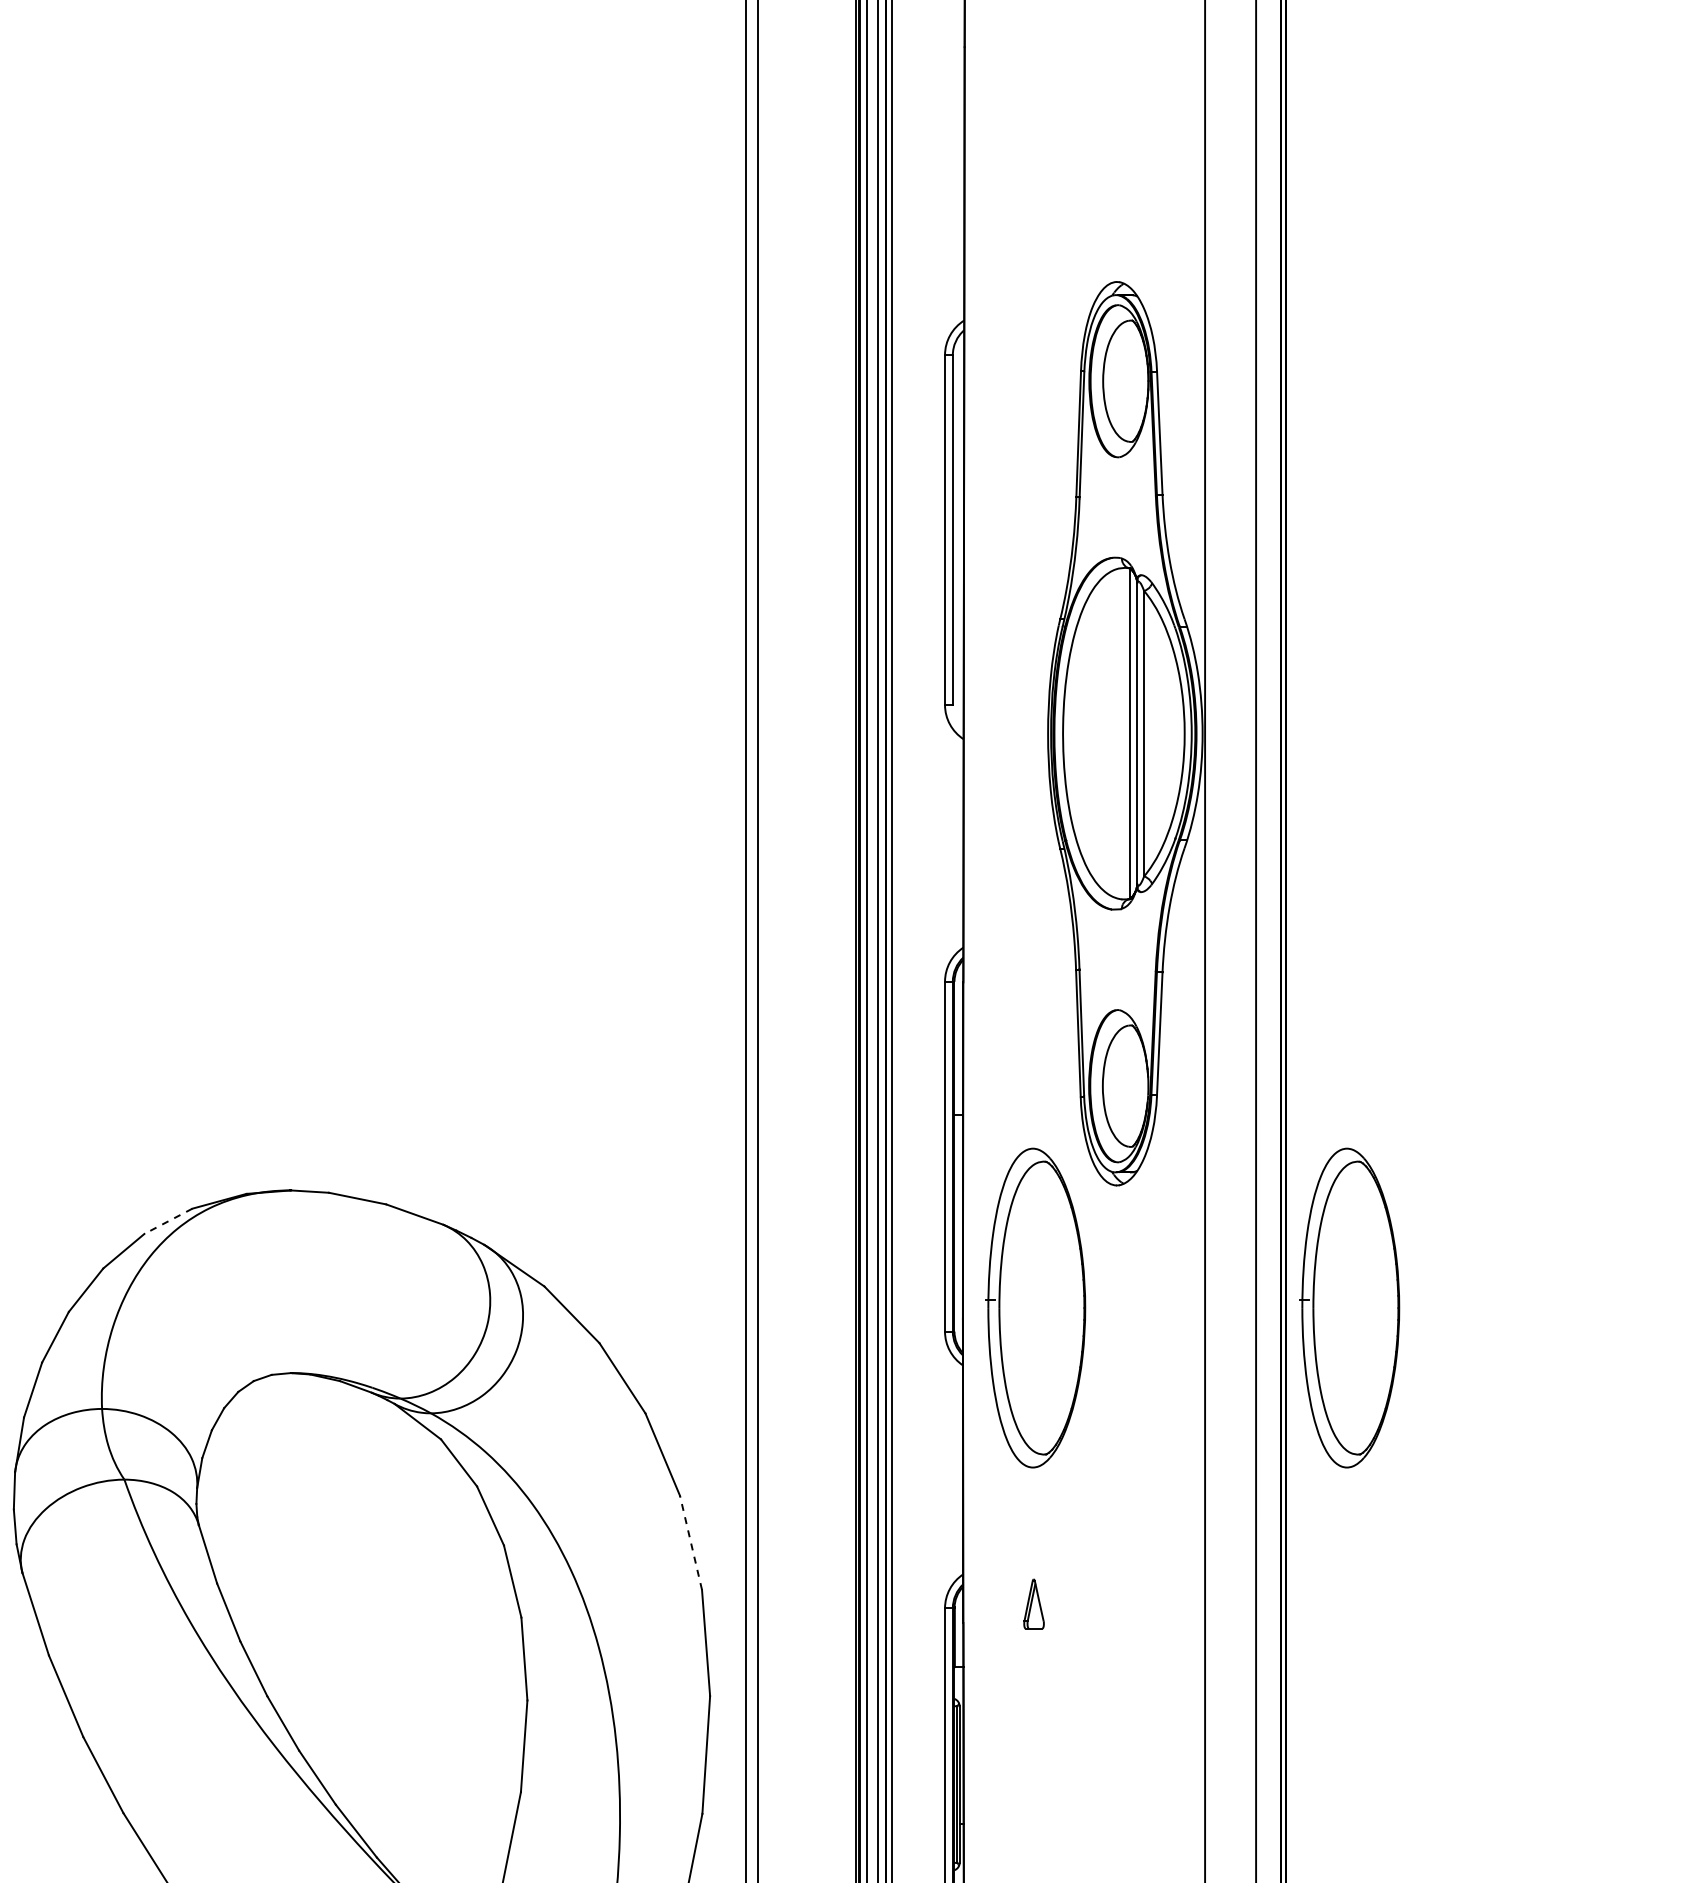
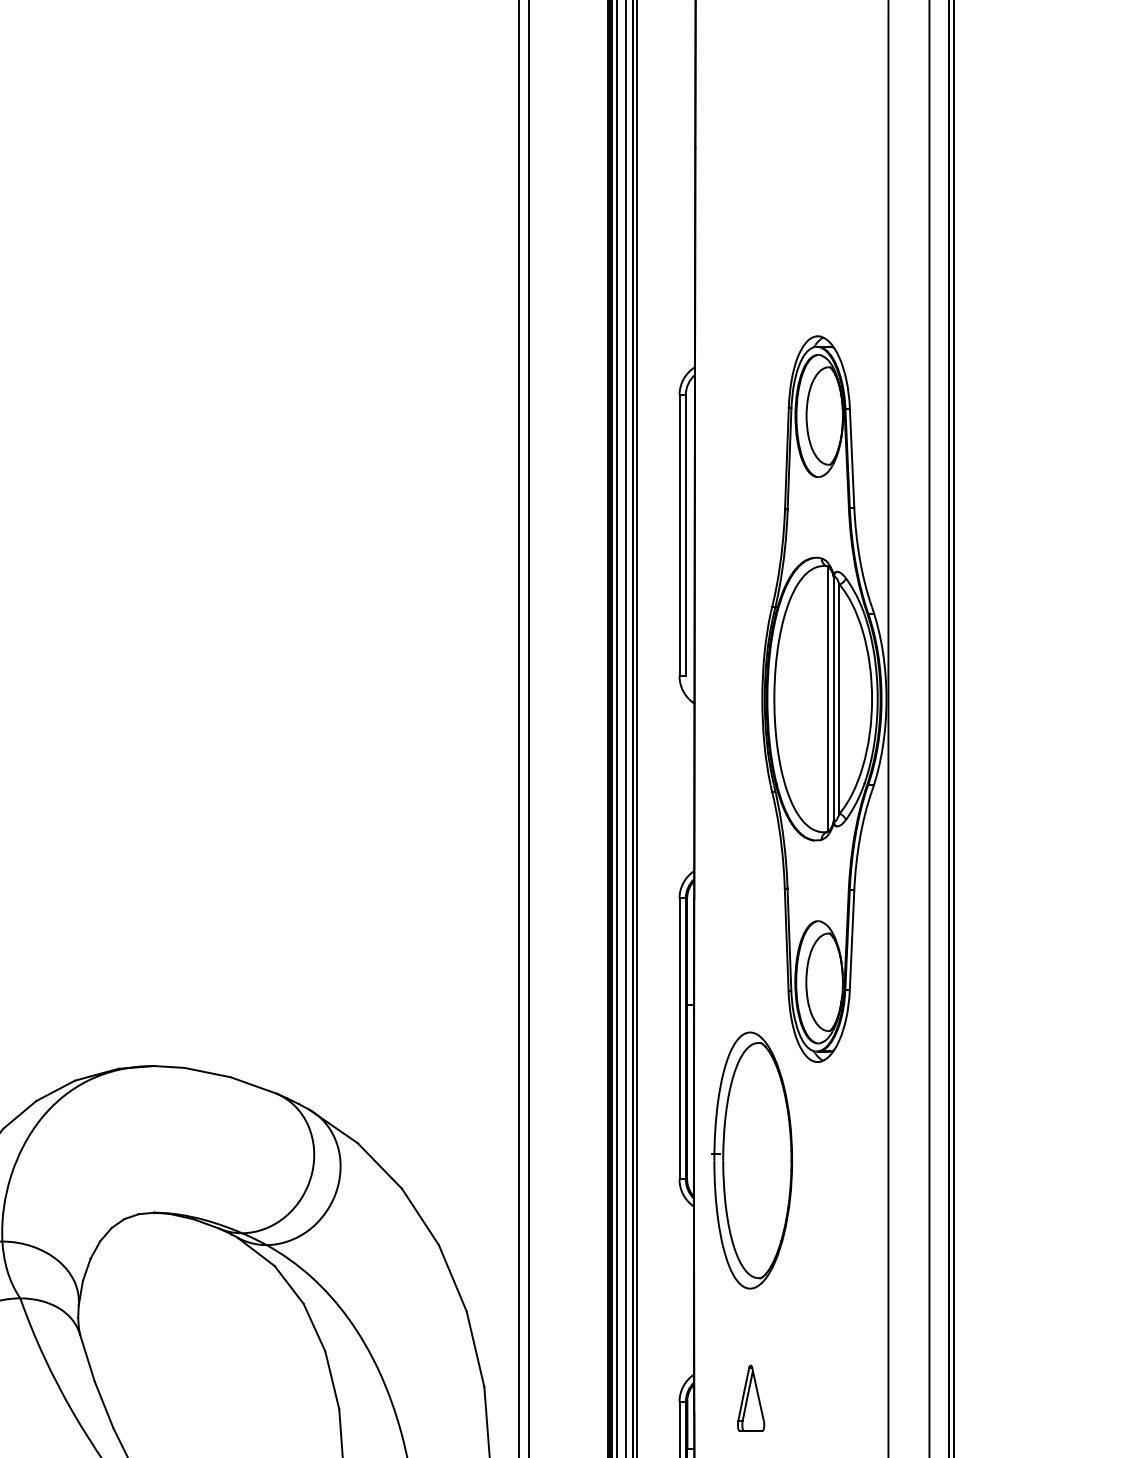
line: (167, 1221) -> (54, 1090), dashed -> solid
part: (1349, 1307) -> (1004, 1160), removed
line: (690, 1542) -> (475, 1348), dashed -> solid
part: (1033, 1603) -> (750, 1397), size x1.67

